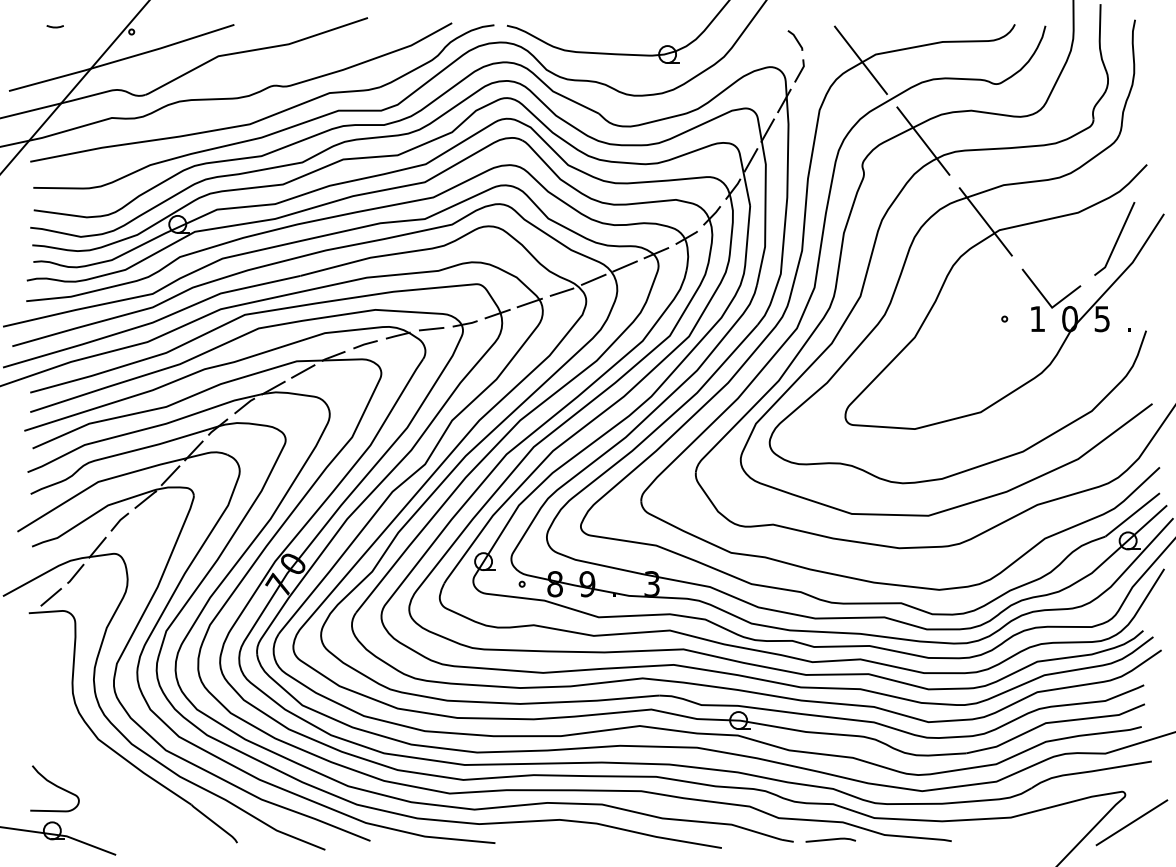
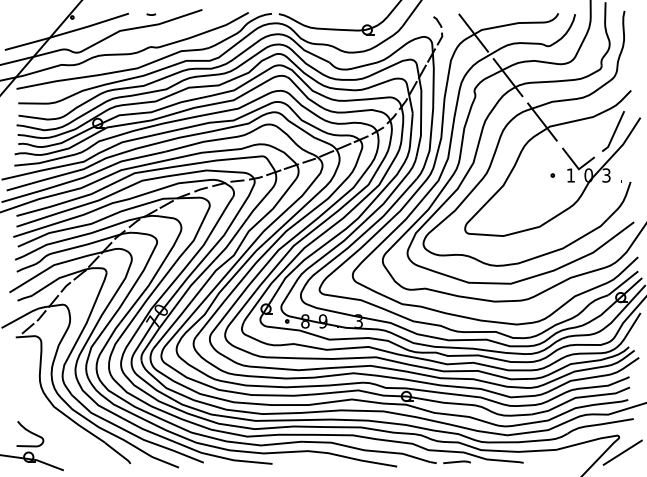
curve: (55, 26) -> (151, 14), moved
text: (1102, 317) -> (606, 174), 5 -> 3

